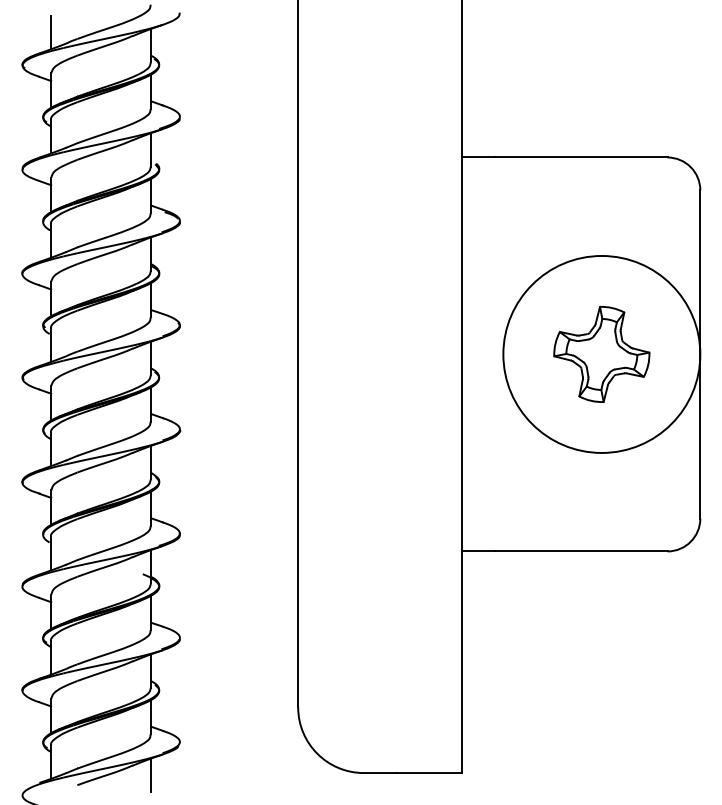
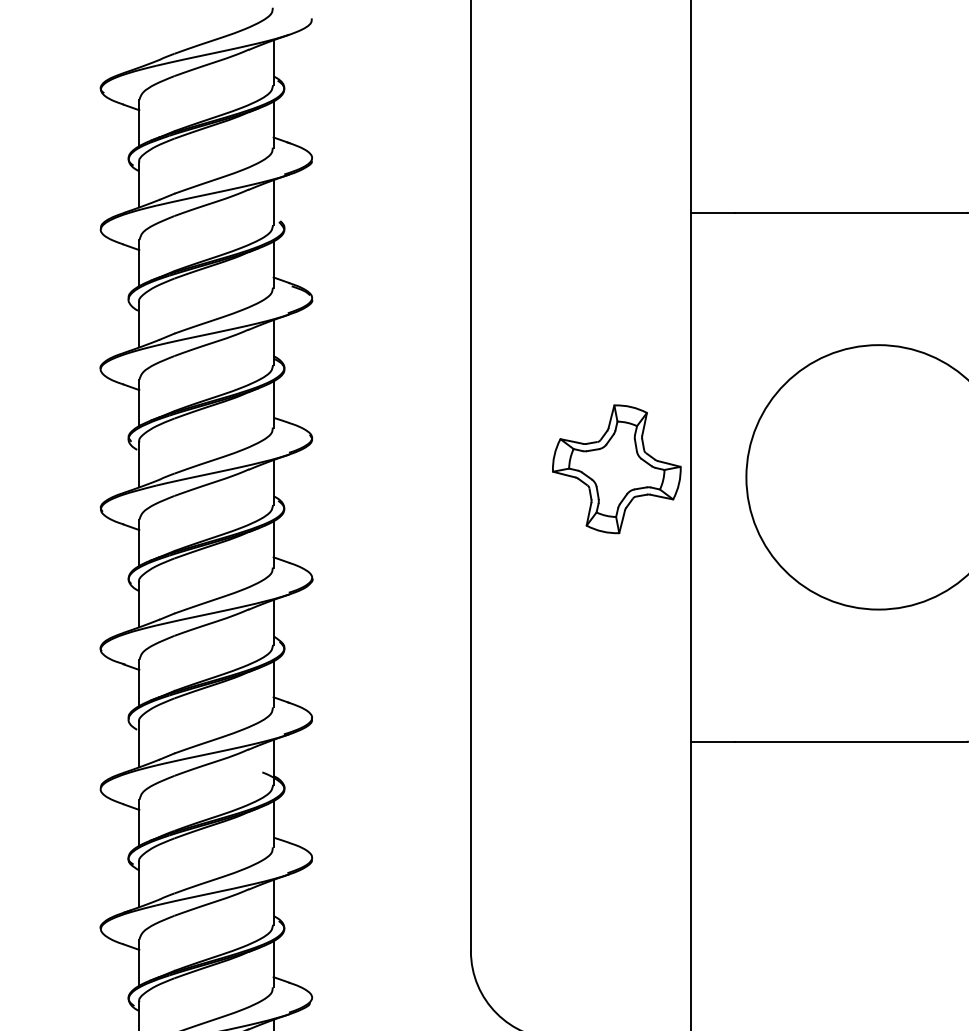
line: (51, 32) -> (139, 45), removed
part: (601, 353) -> (616, 467), moved

